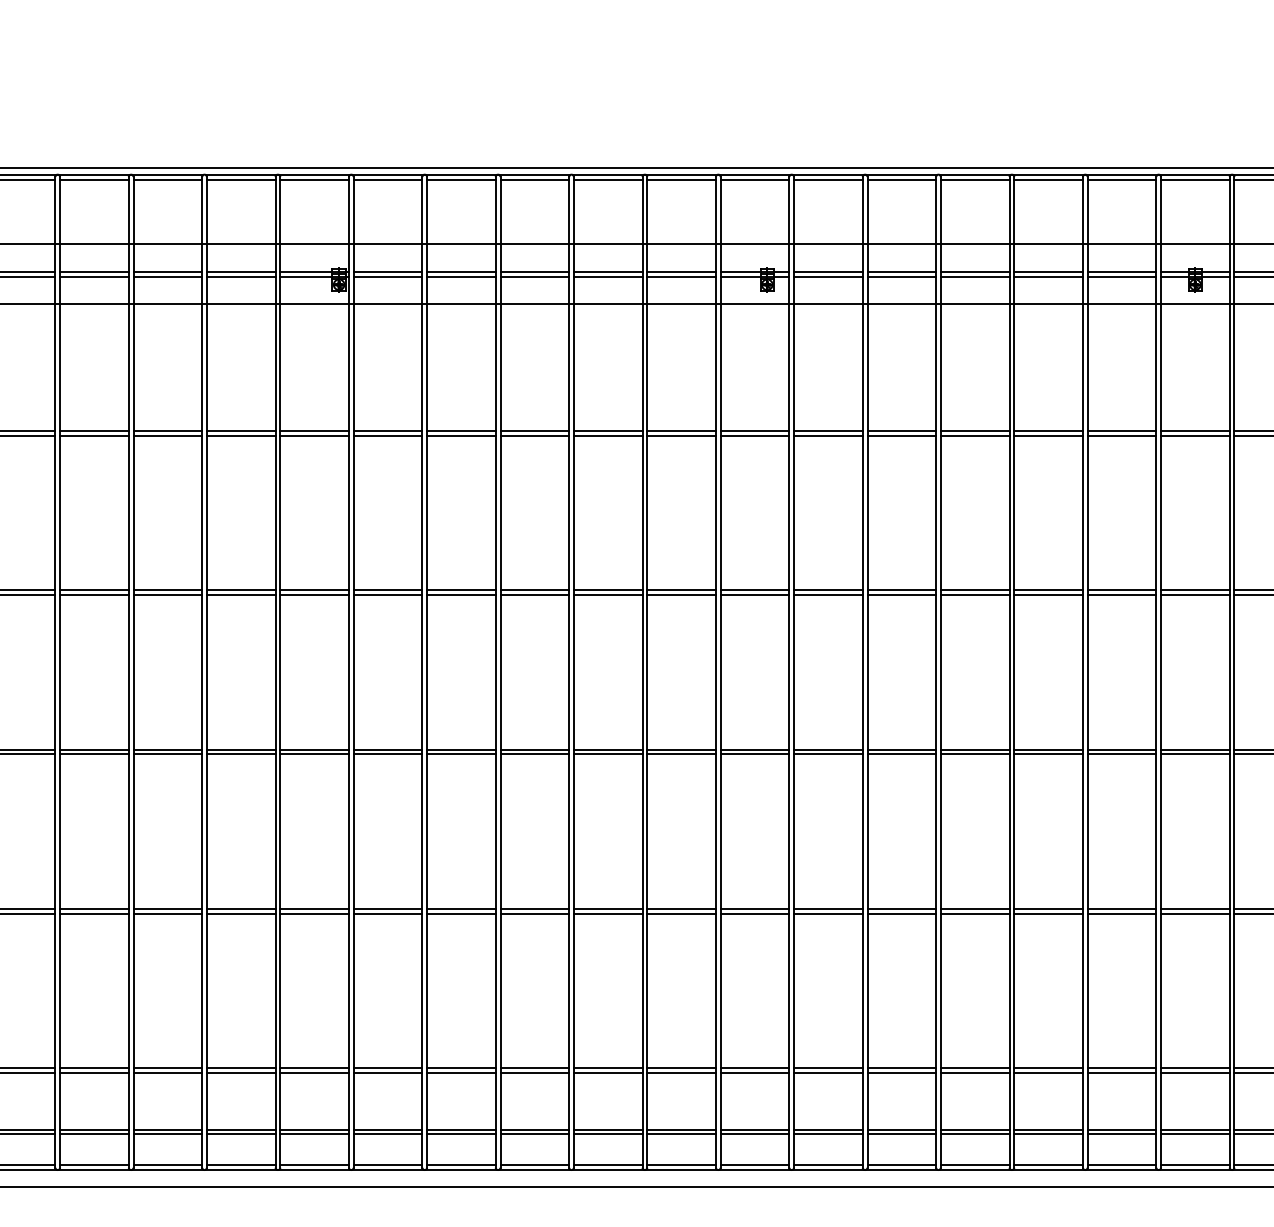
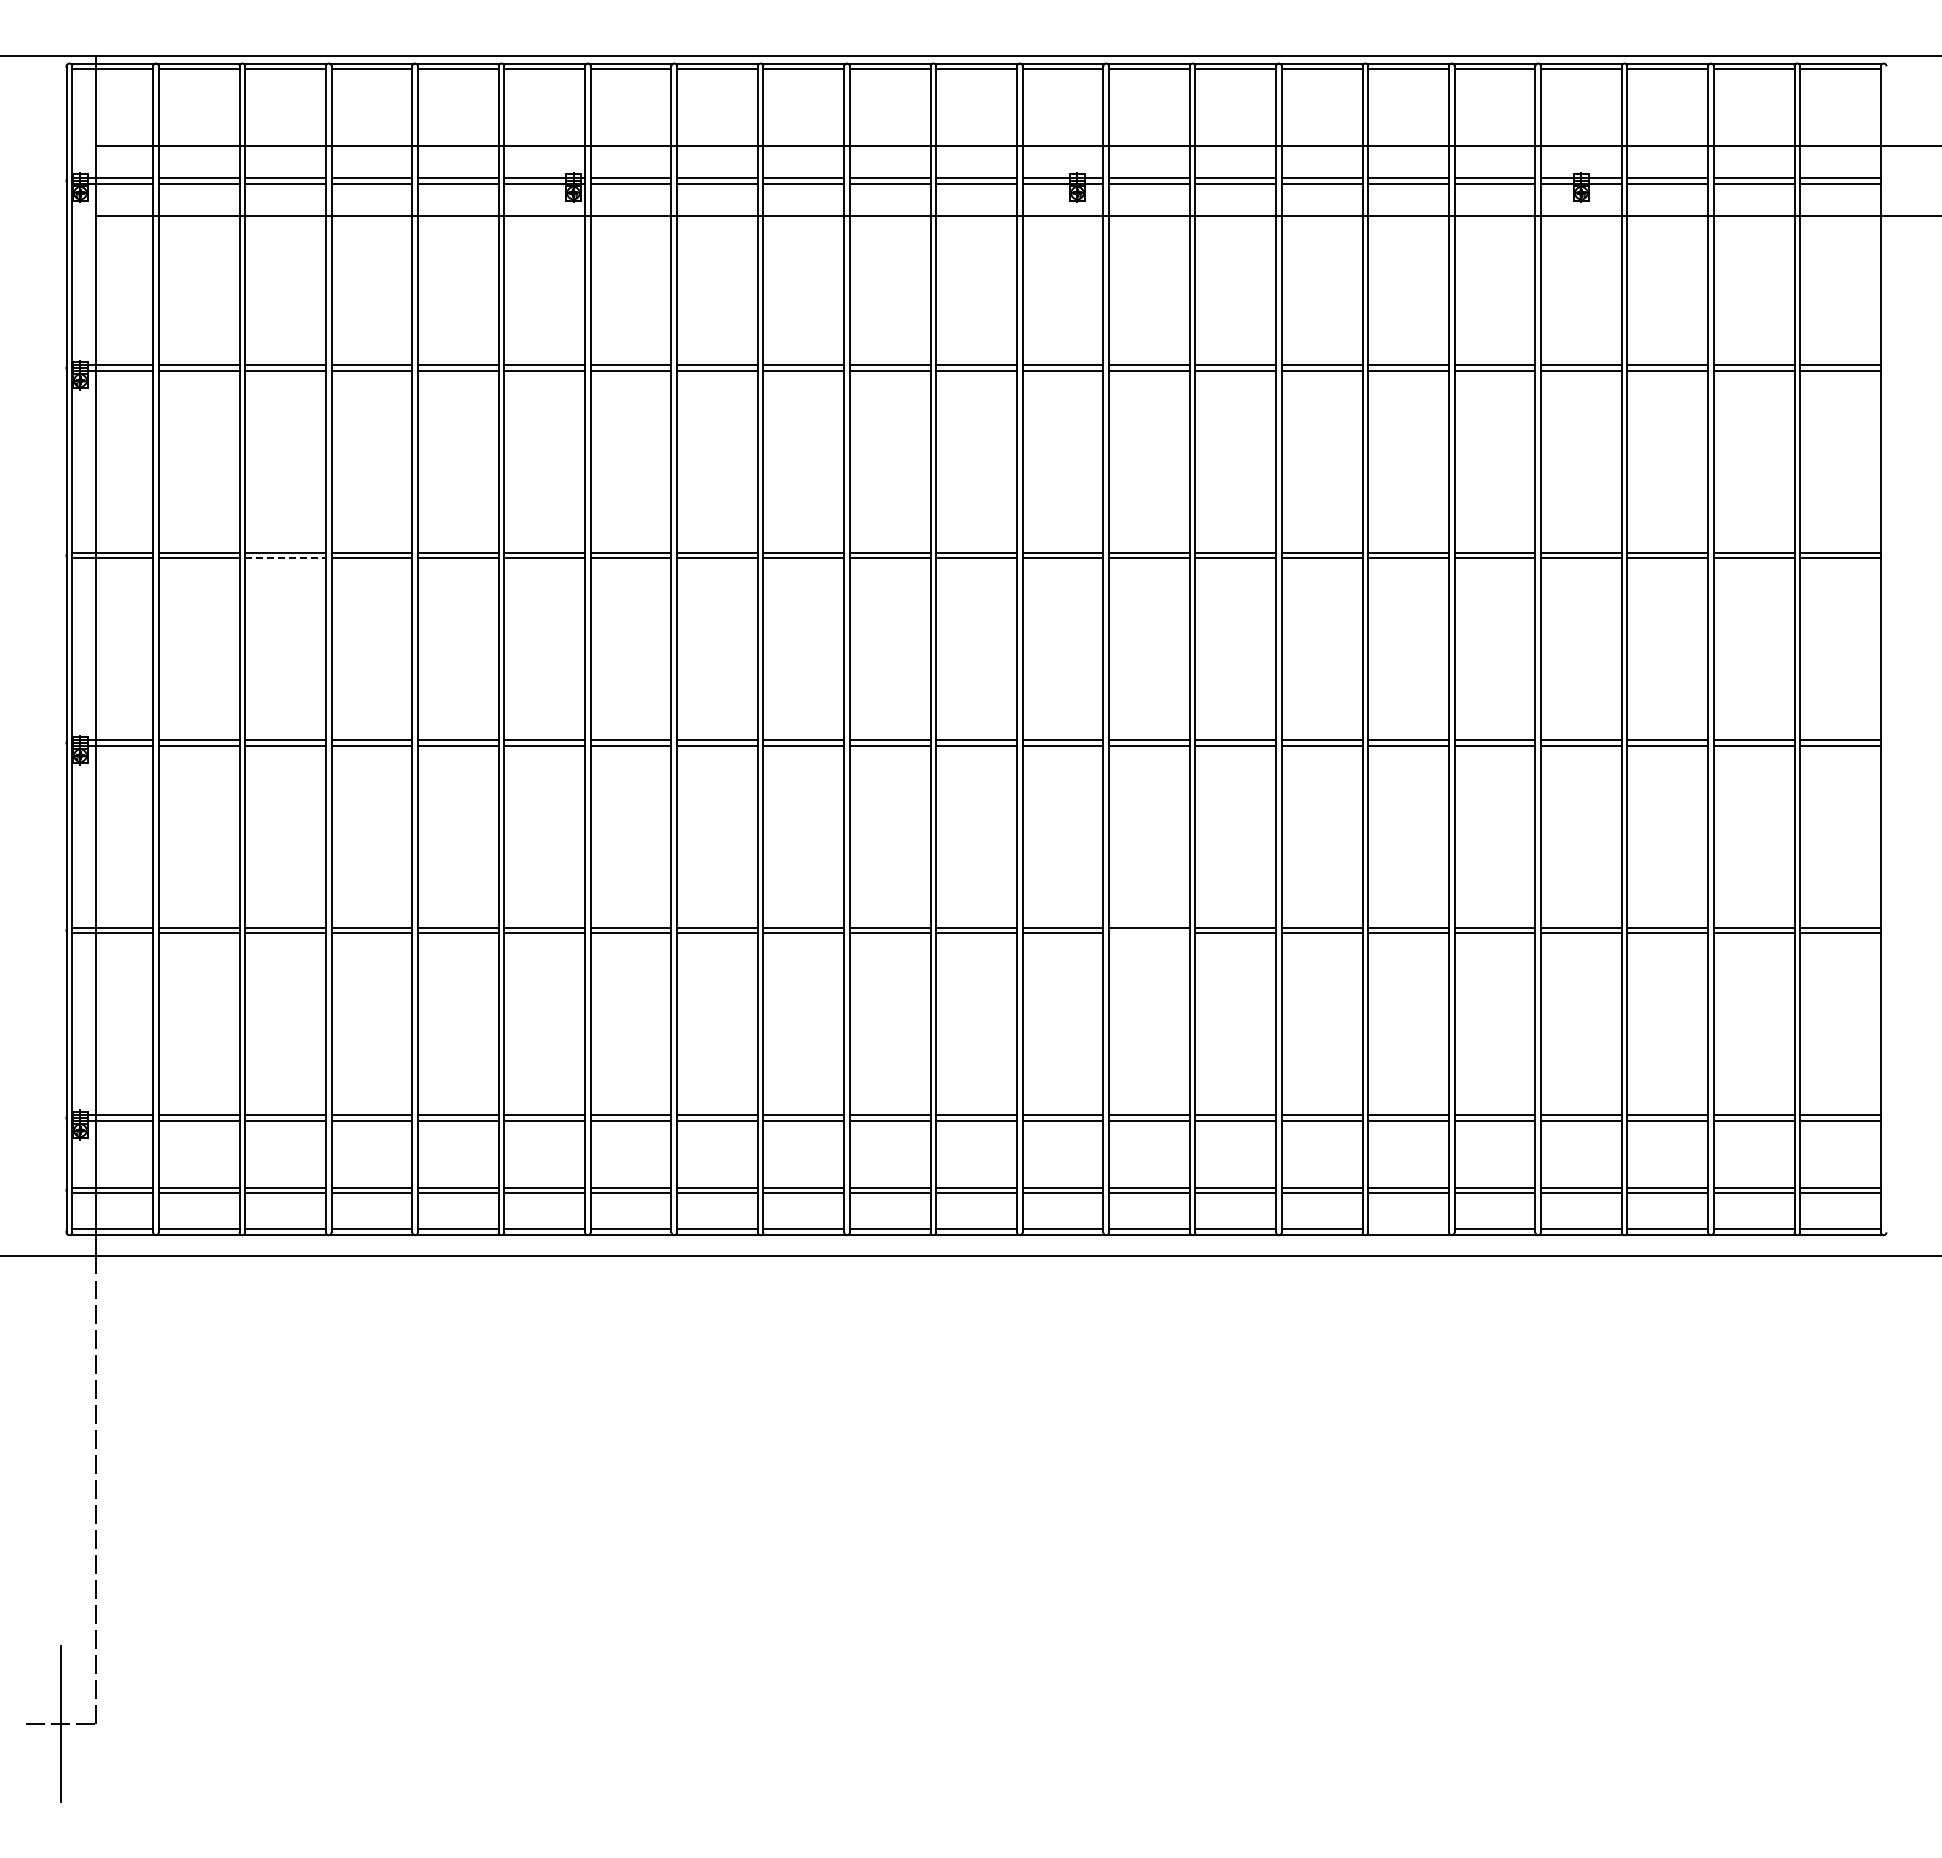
line: (95, 595) -> (286, 558), solid -> dashed
line: (828, 913) -> (1149, 933), removed
line: (1048, 1165) -> (1408, 1229), removed

